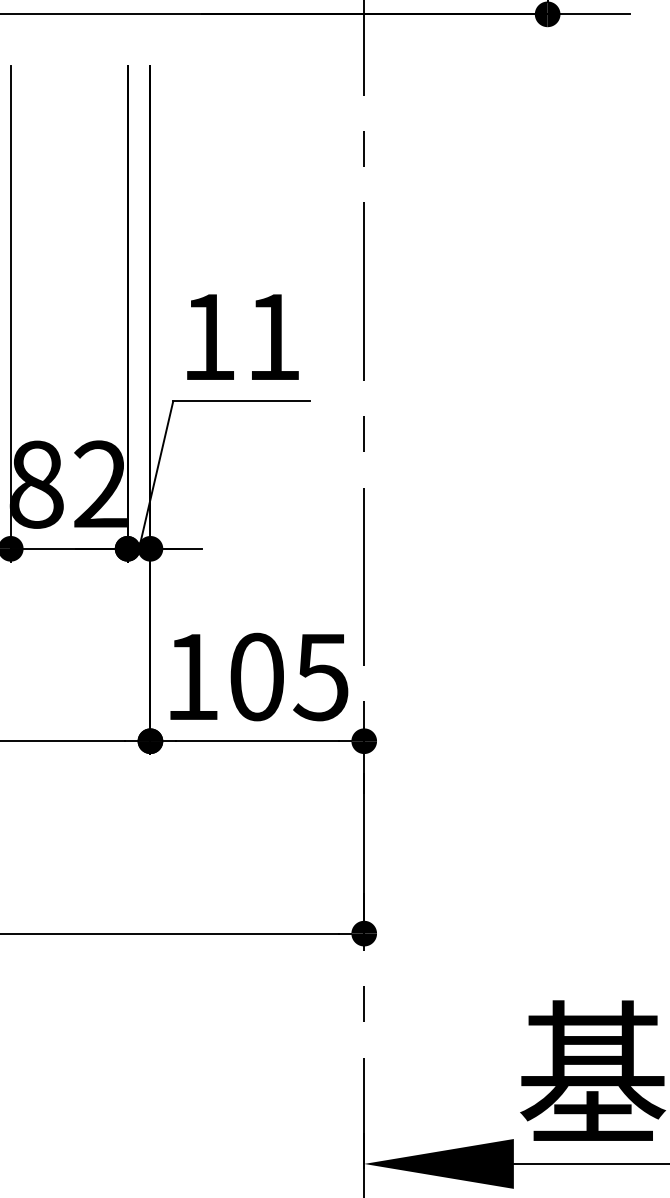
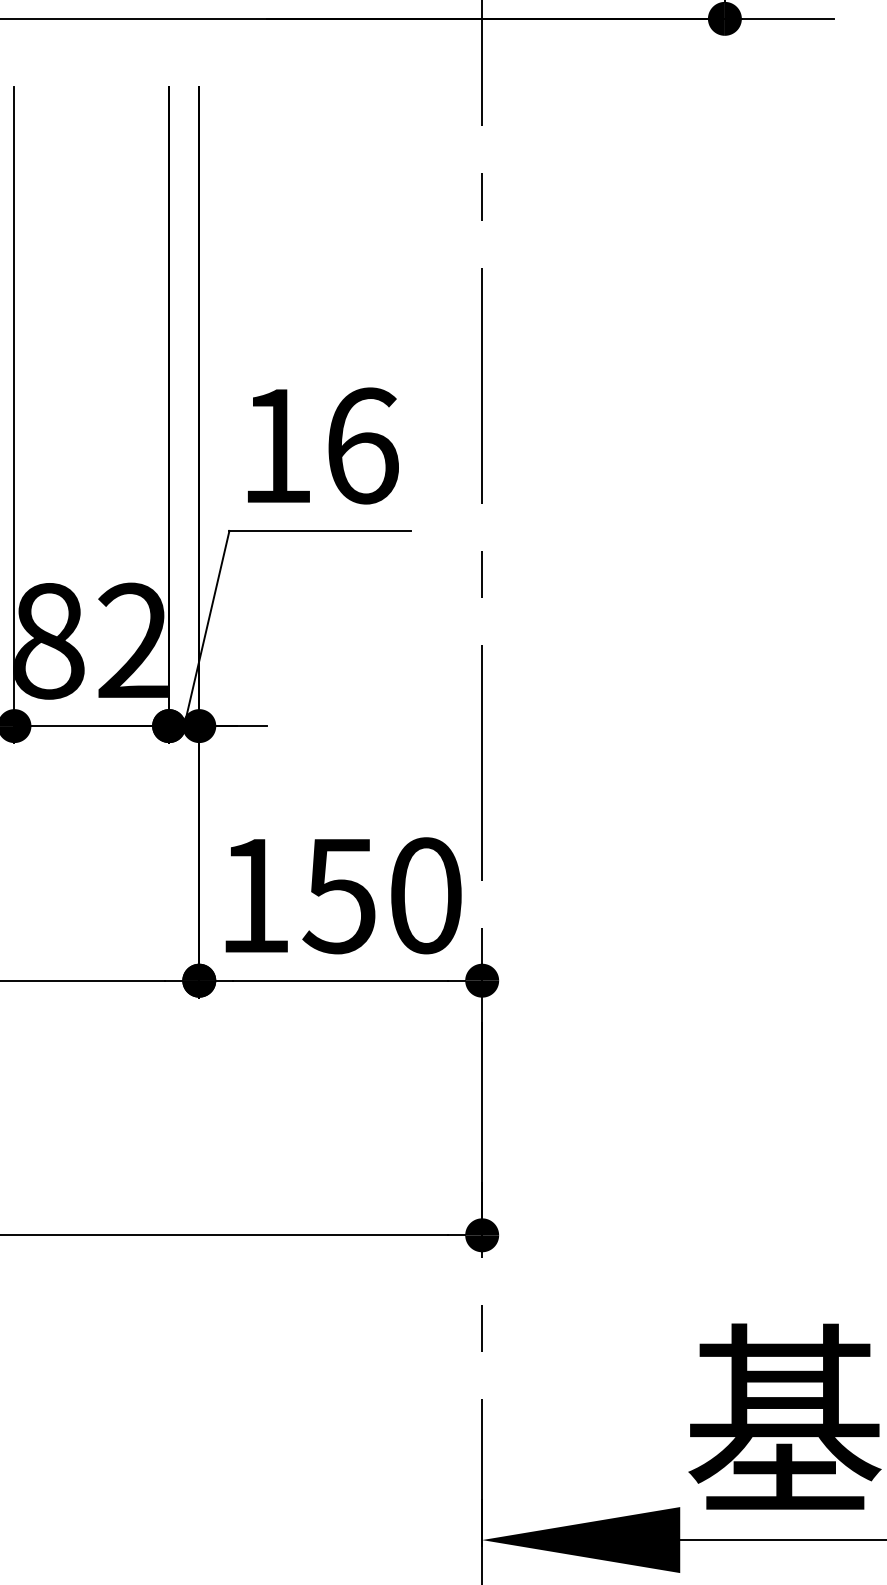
text: (274, 336) -> (363, 445), 11 -> 16
text: (288, 676) -> (381, 895), 105 -> 150

